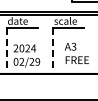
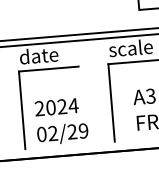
line: (6, 49) -> (21, 112), dashed -> solid
line: (53, 49) -> (111, 104), dashed -> solid

